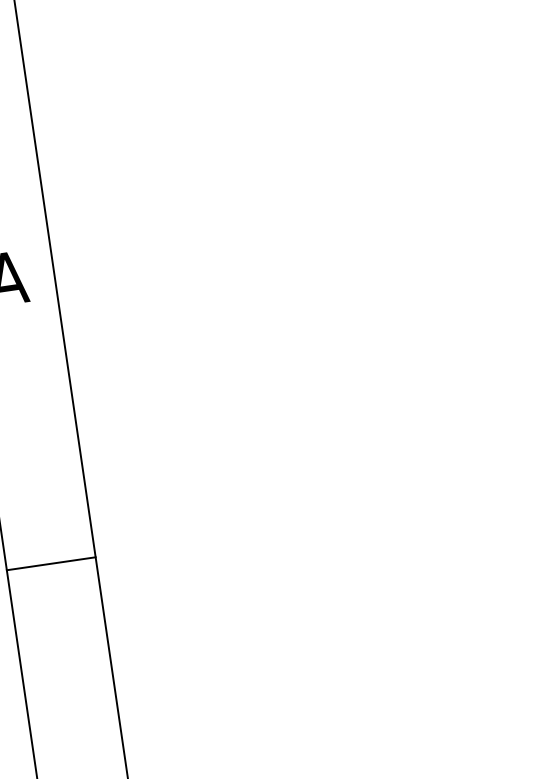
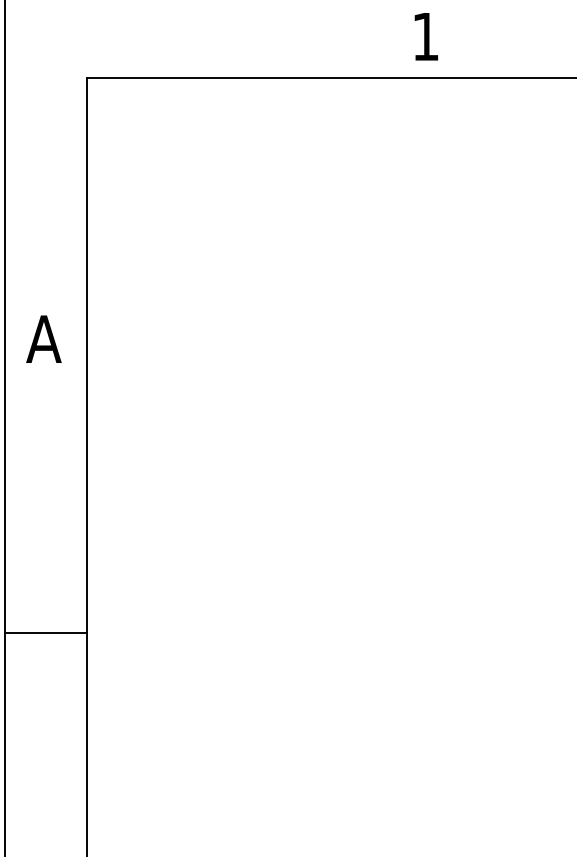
line: (50, 563) -> (45, 633), moved

